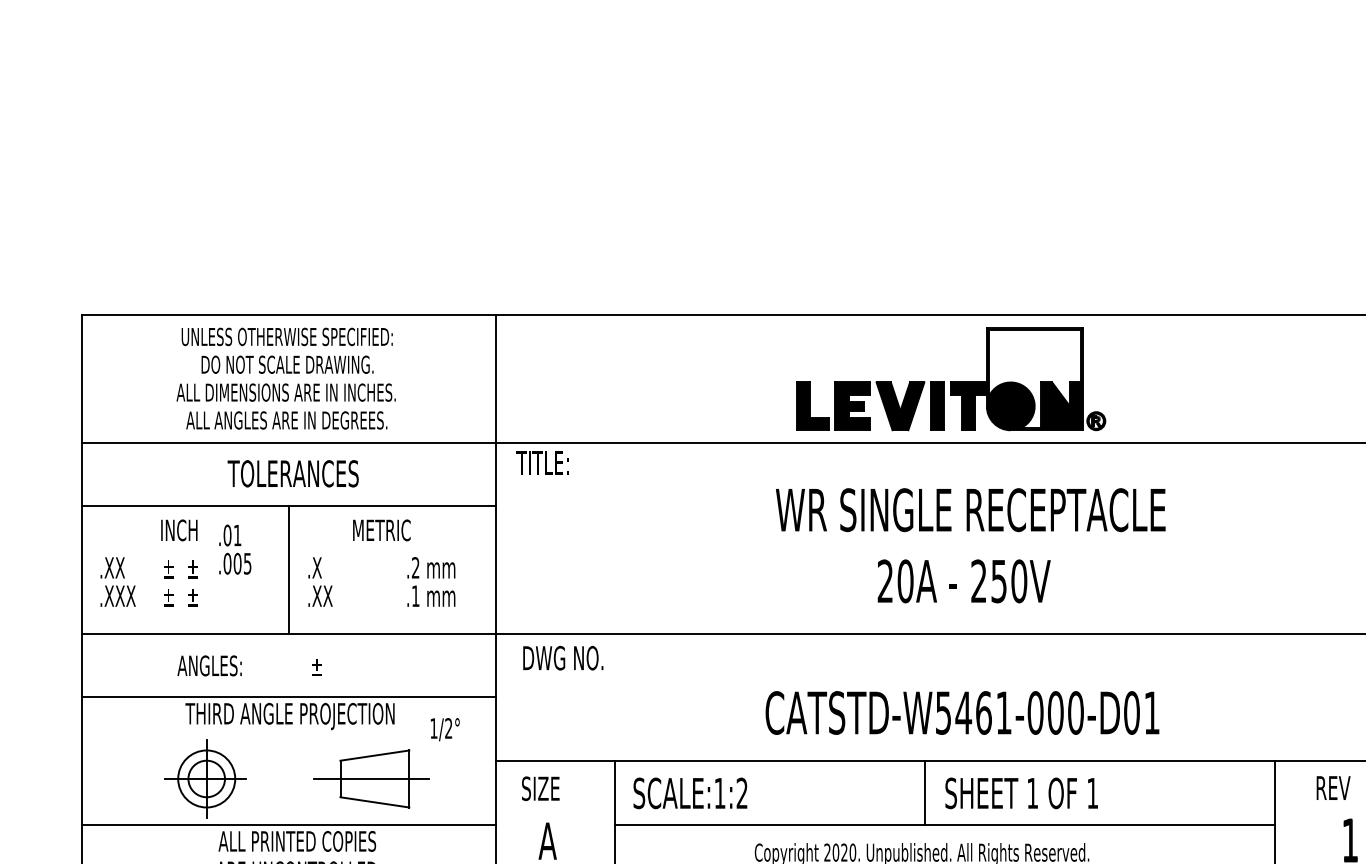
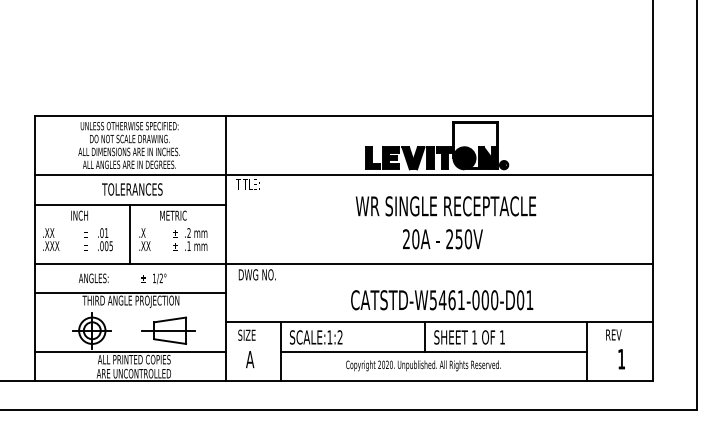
text: (235, 549) -> (105, 239), moved
text: (168, 583) -> (175, 240), moved
text: (444, 728) -> (159, 278), moved

